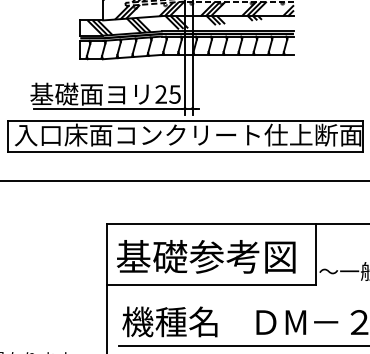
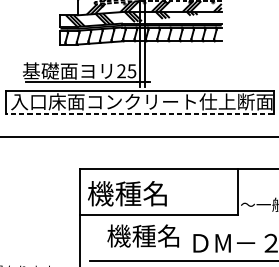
line: (184, 151) -> (139, 114), solid -> dashed
text: (205, 256) -> (154, 193), 基礎参考図 -> 機種名
text: (169, 321) -> (142, 235), moved

